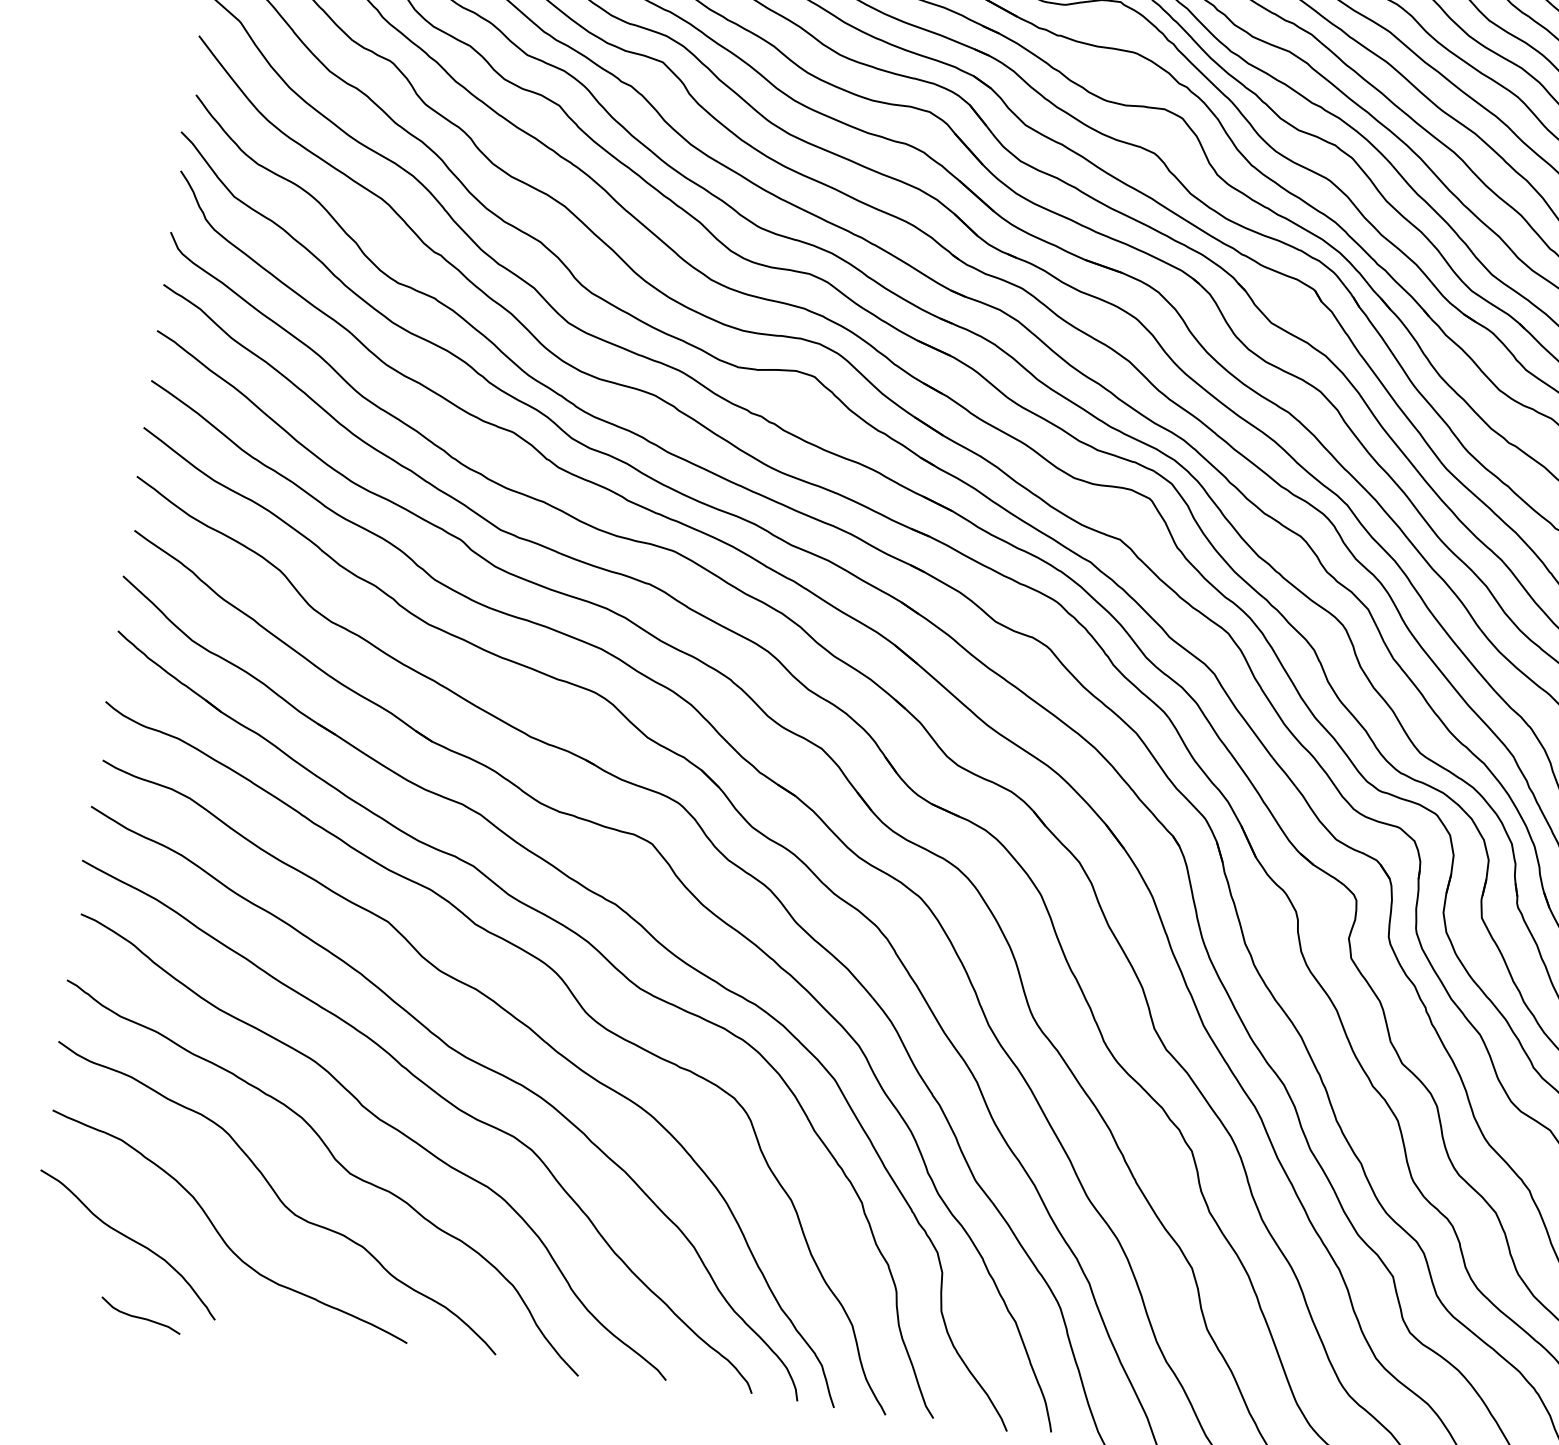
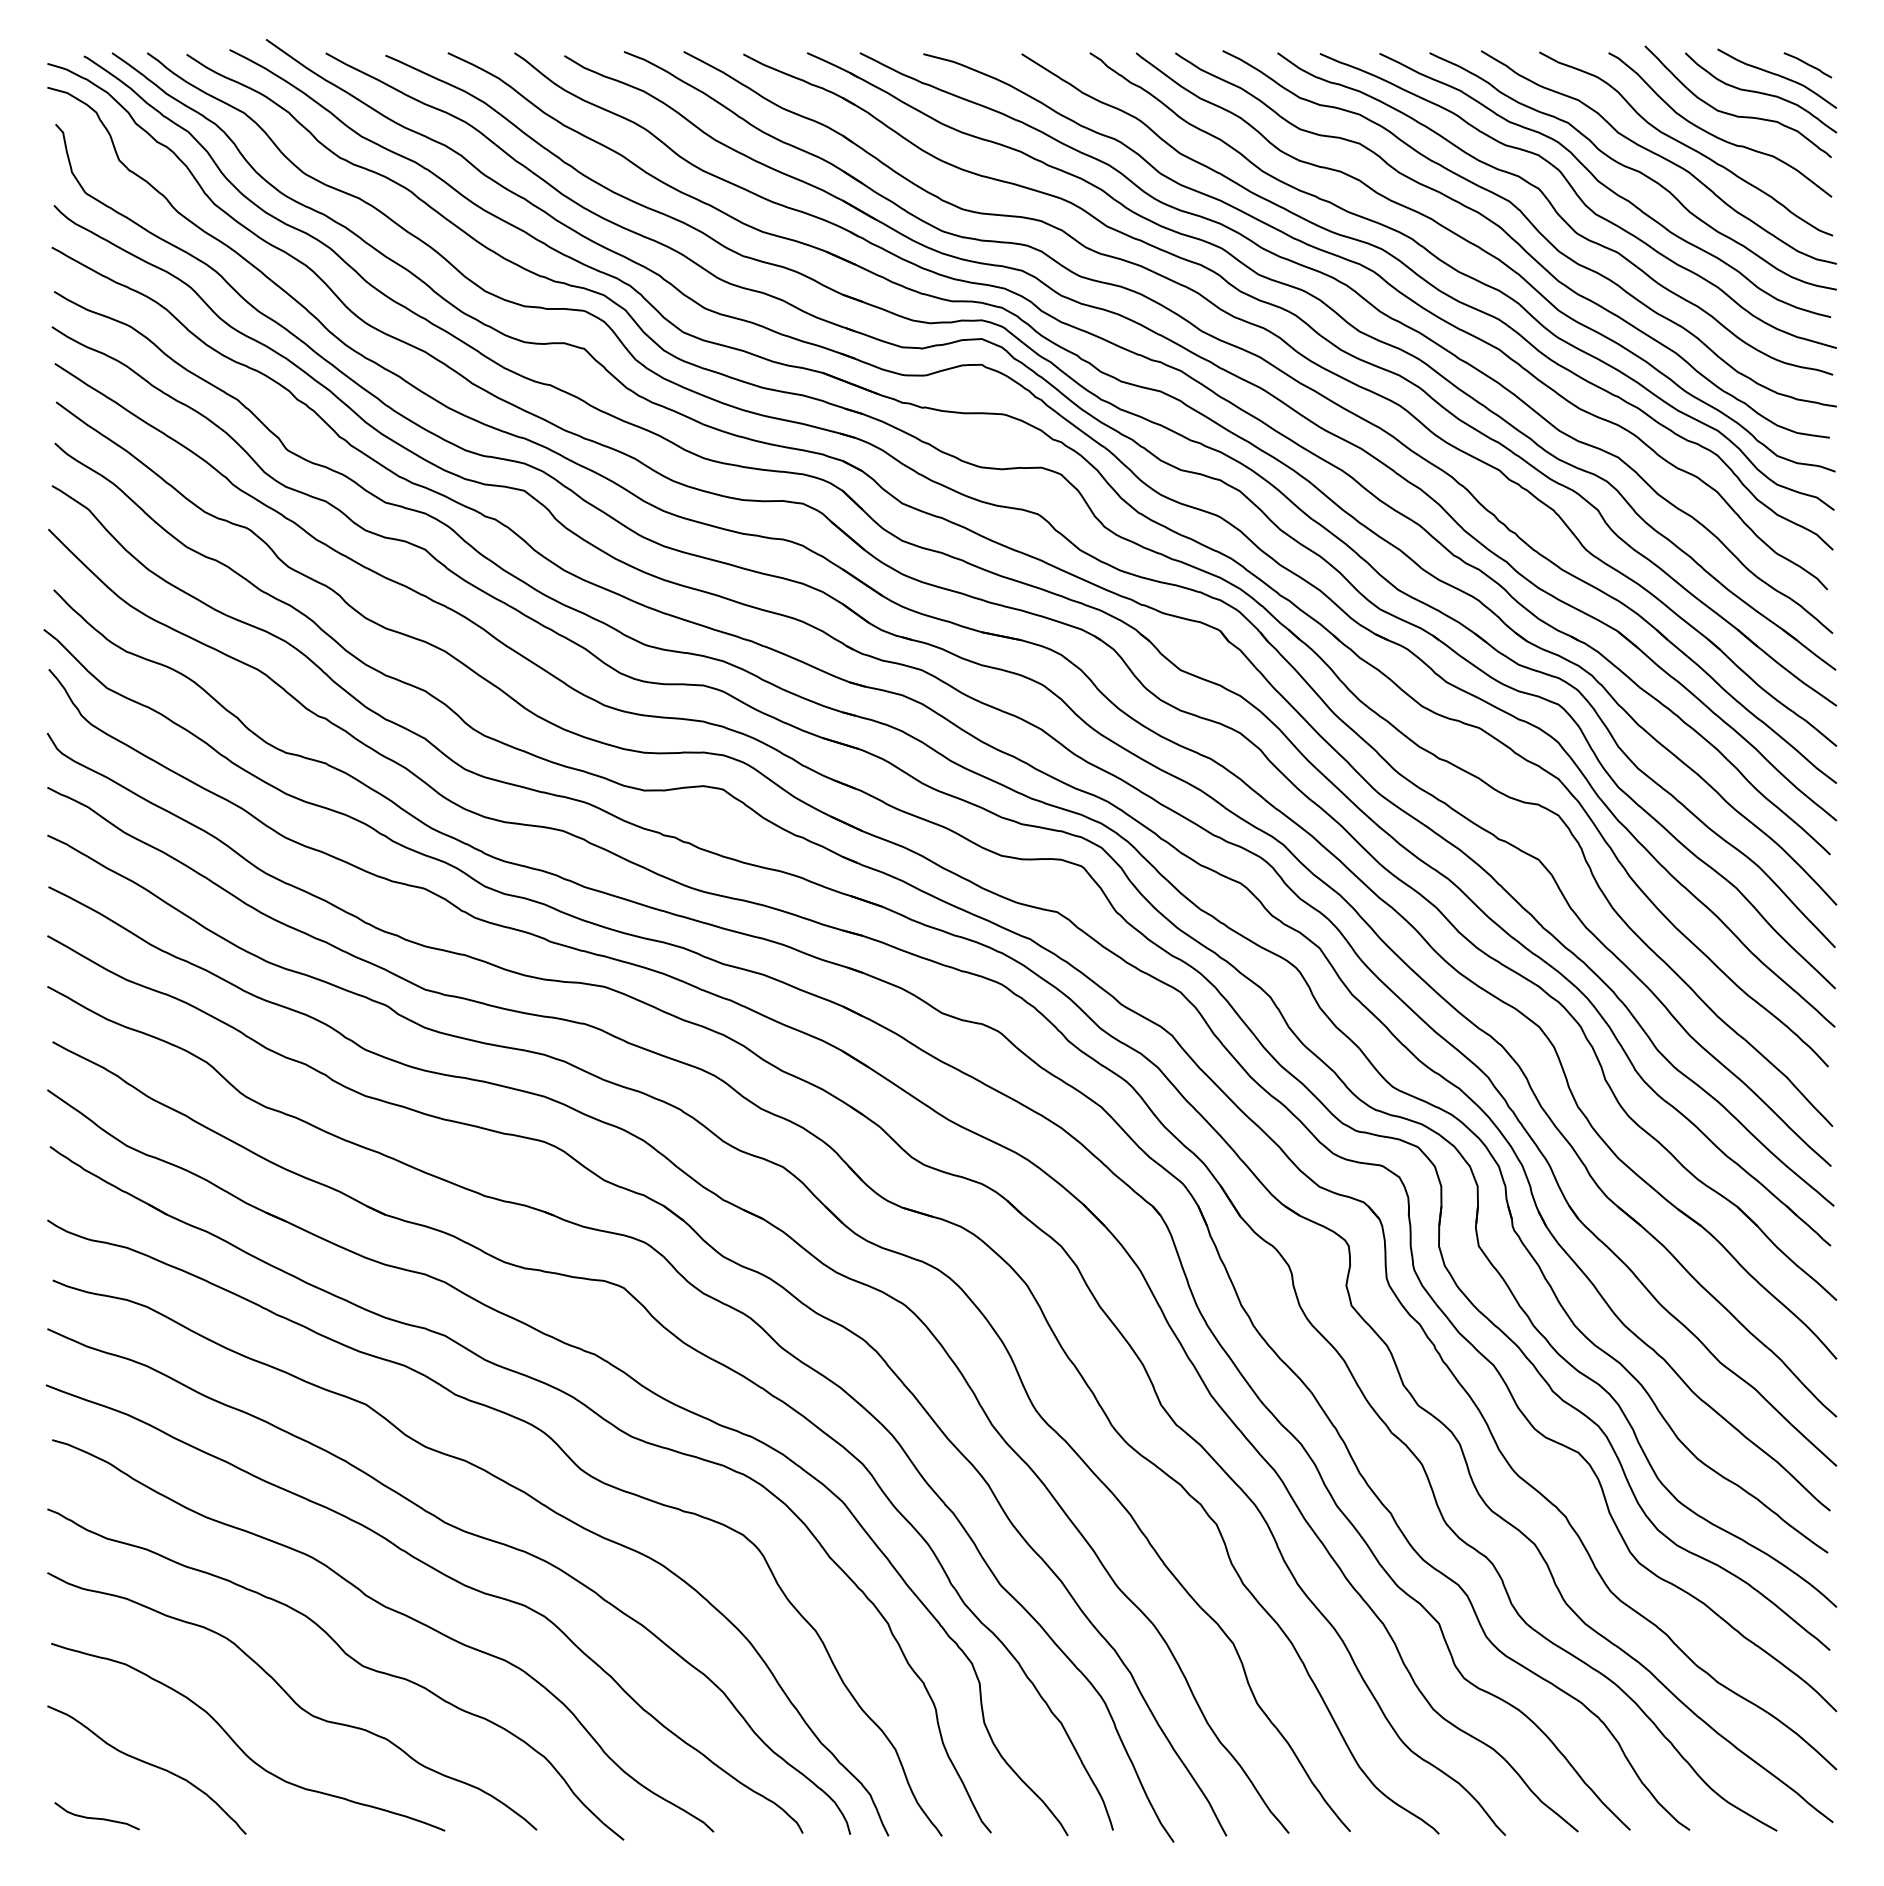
curve: (140, 1316) -> (96, 1817), moved

